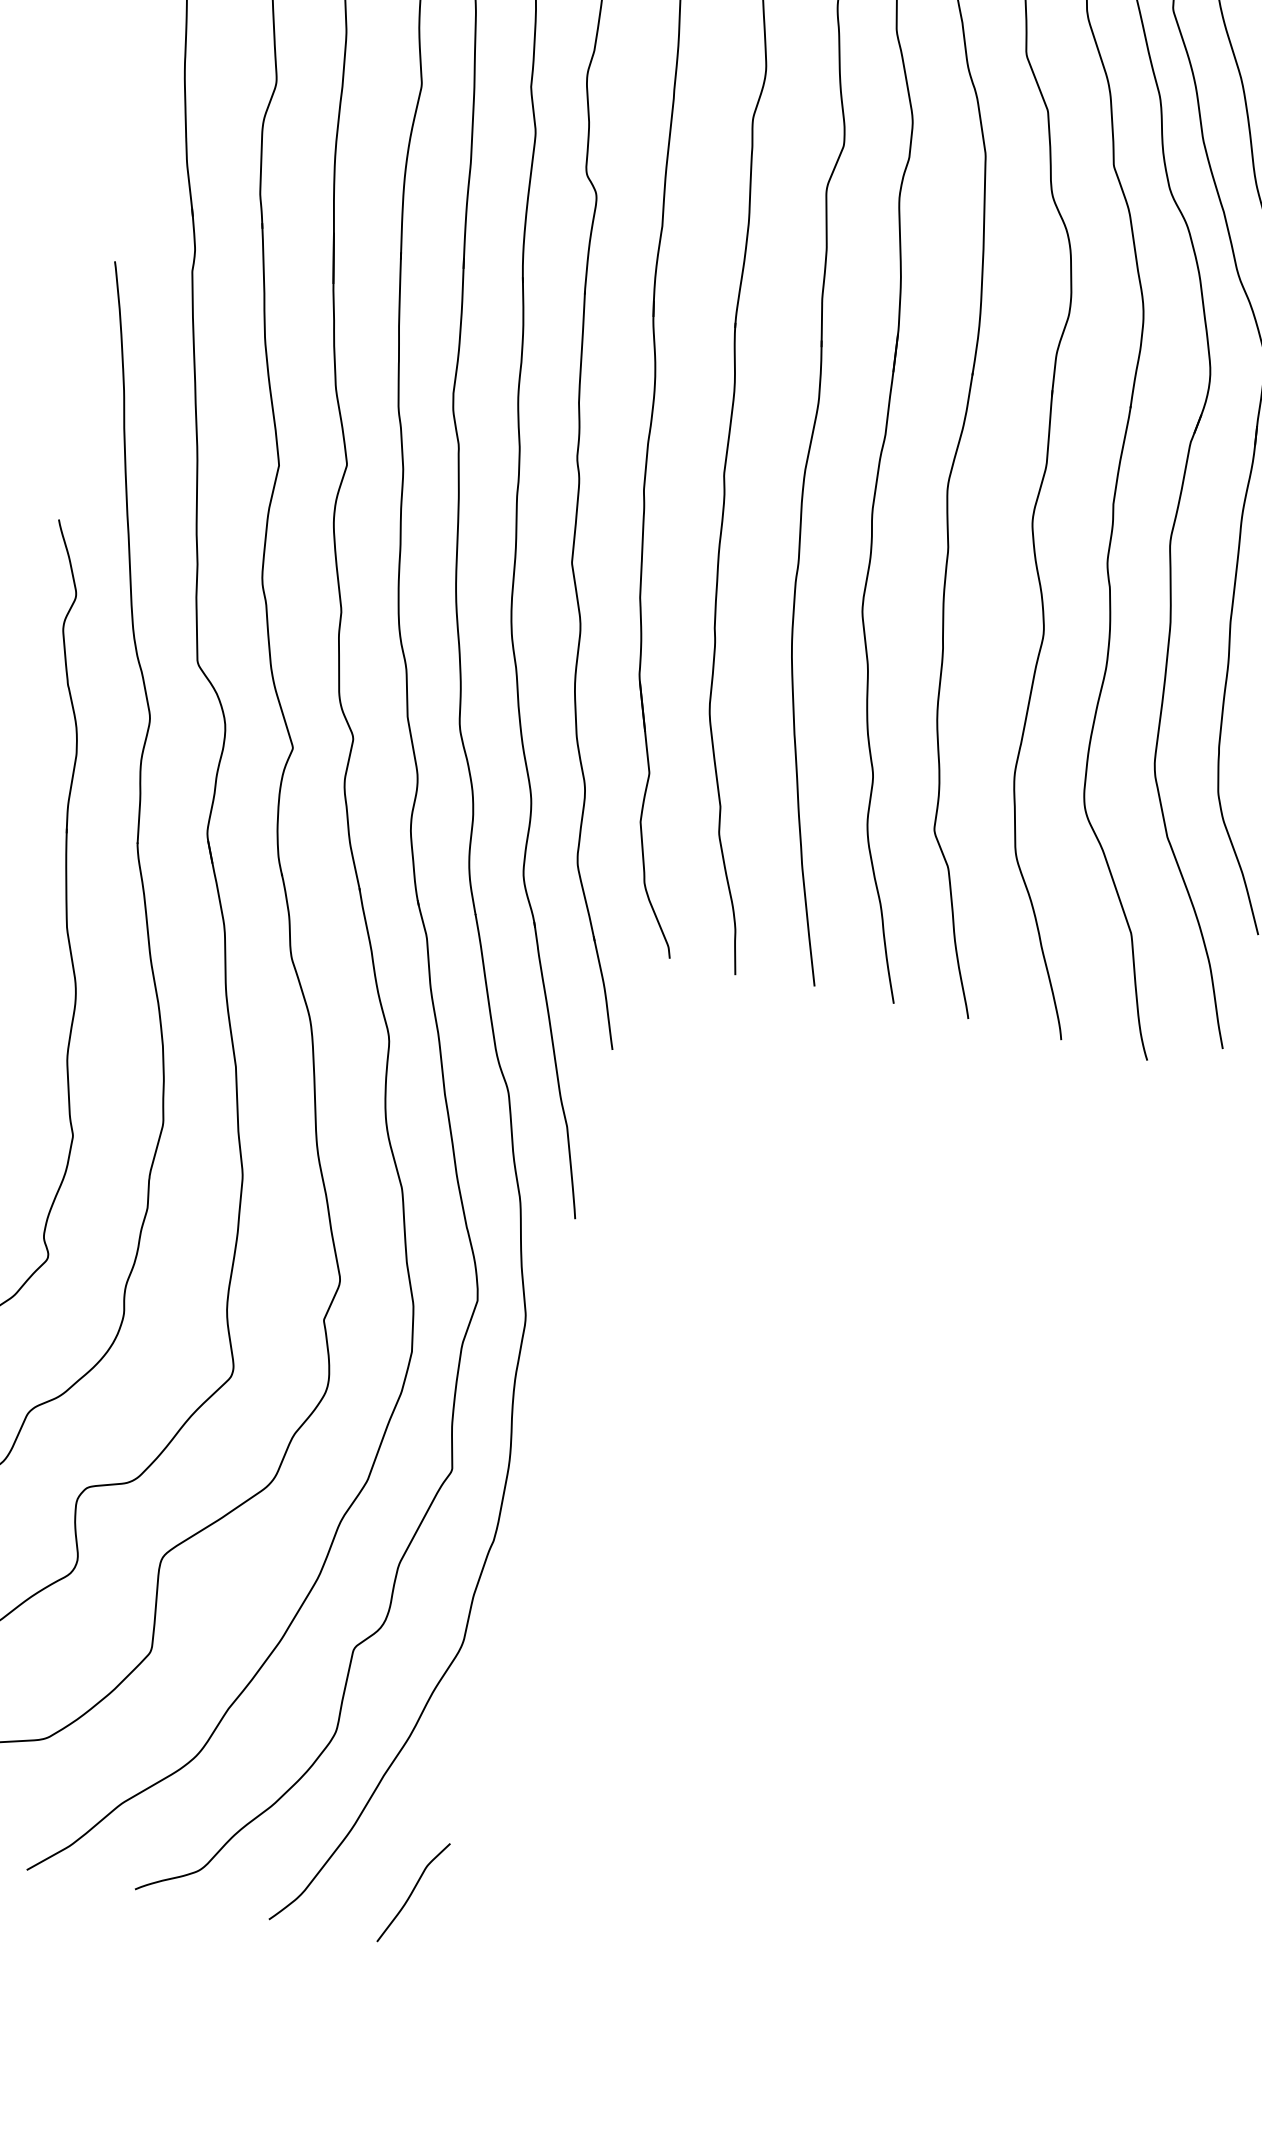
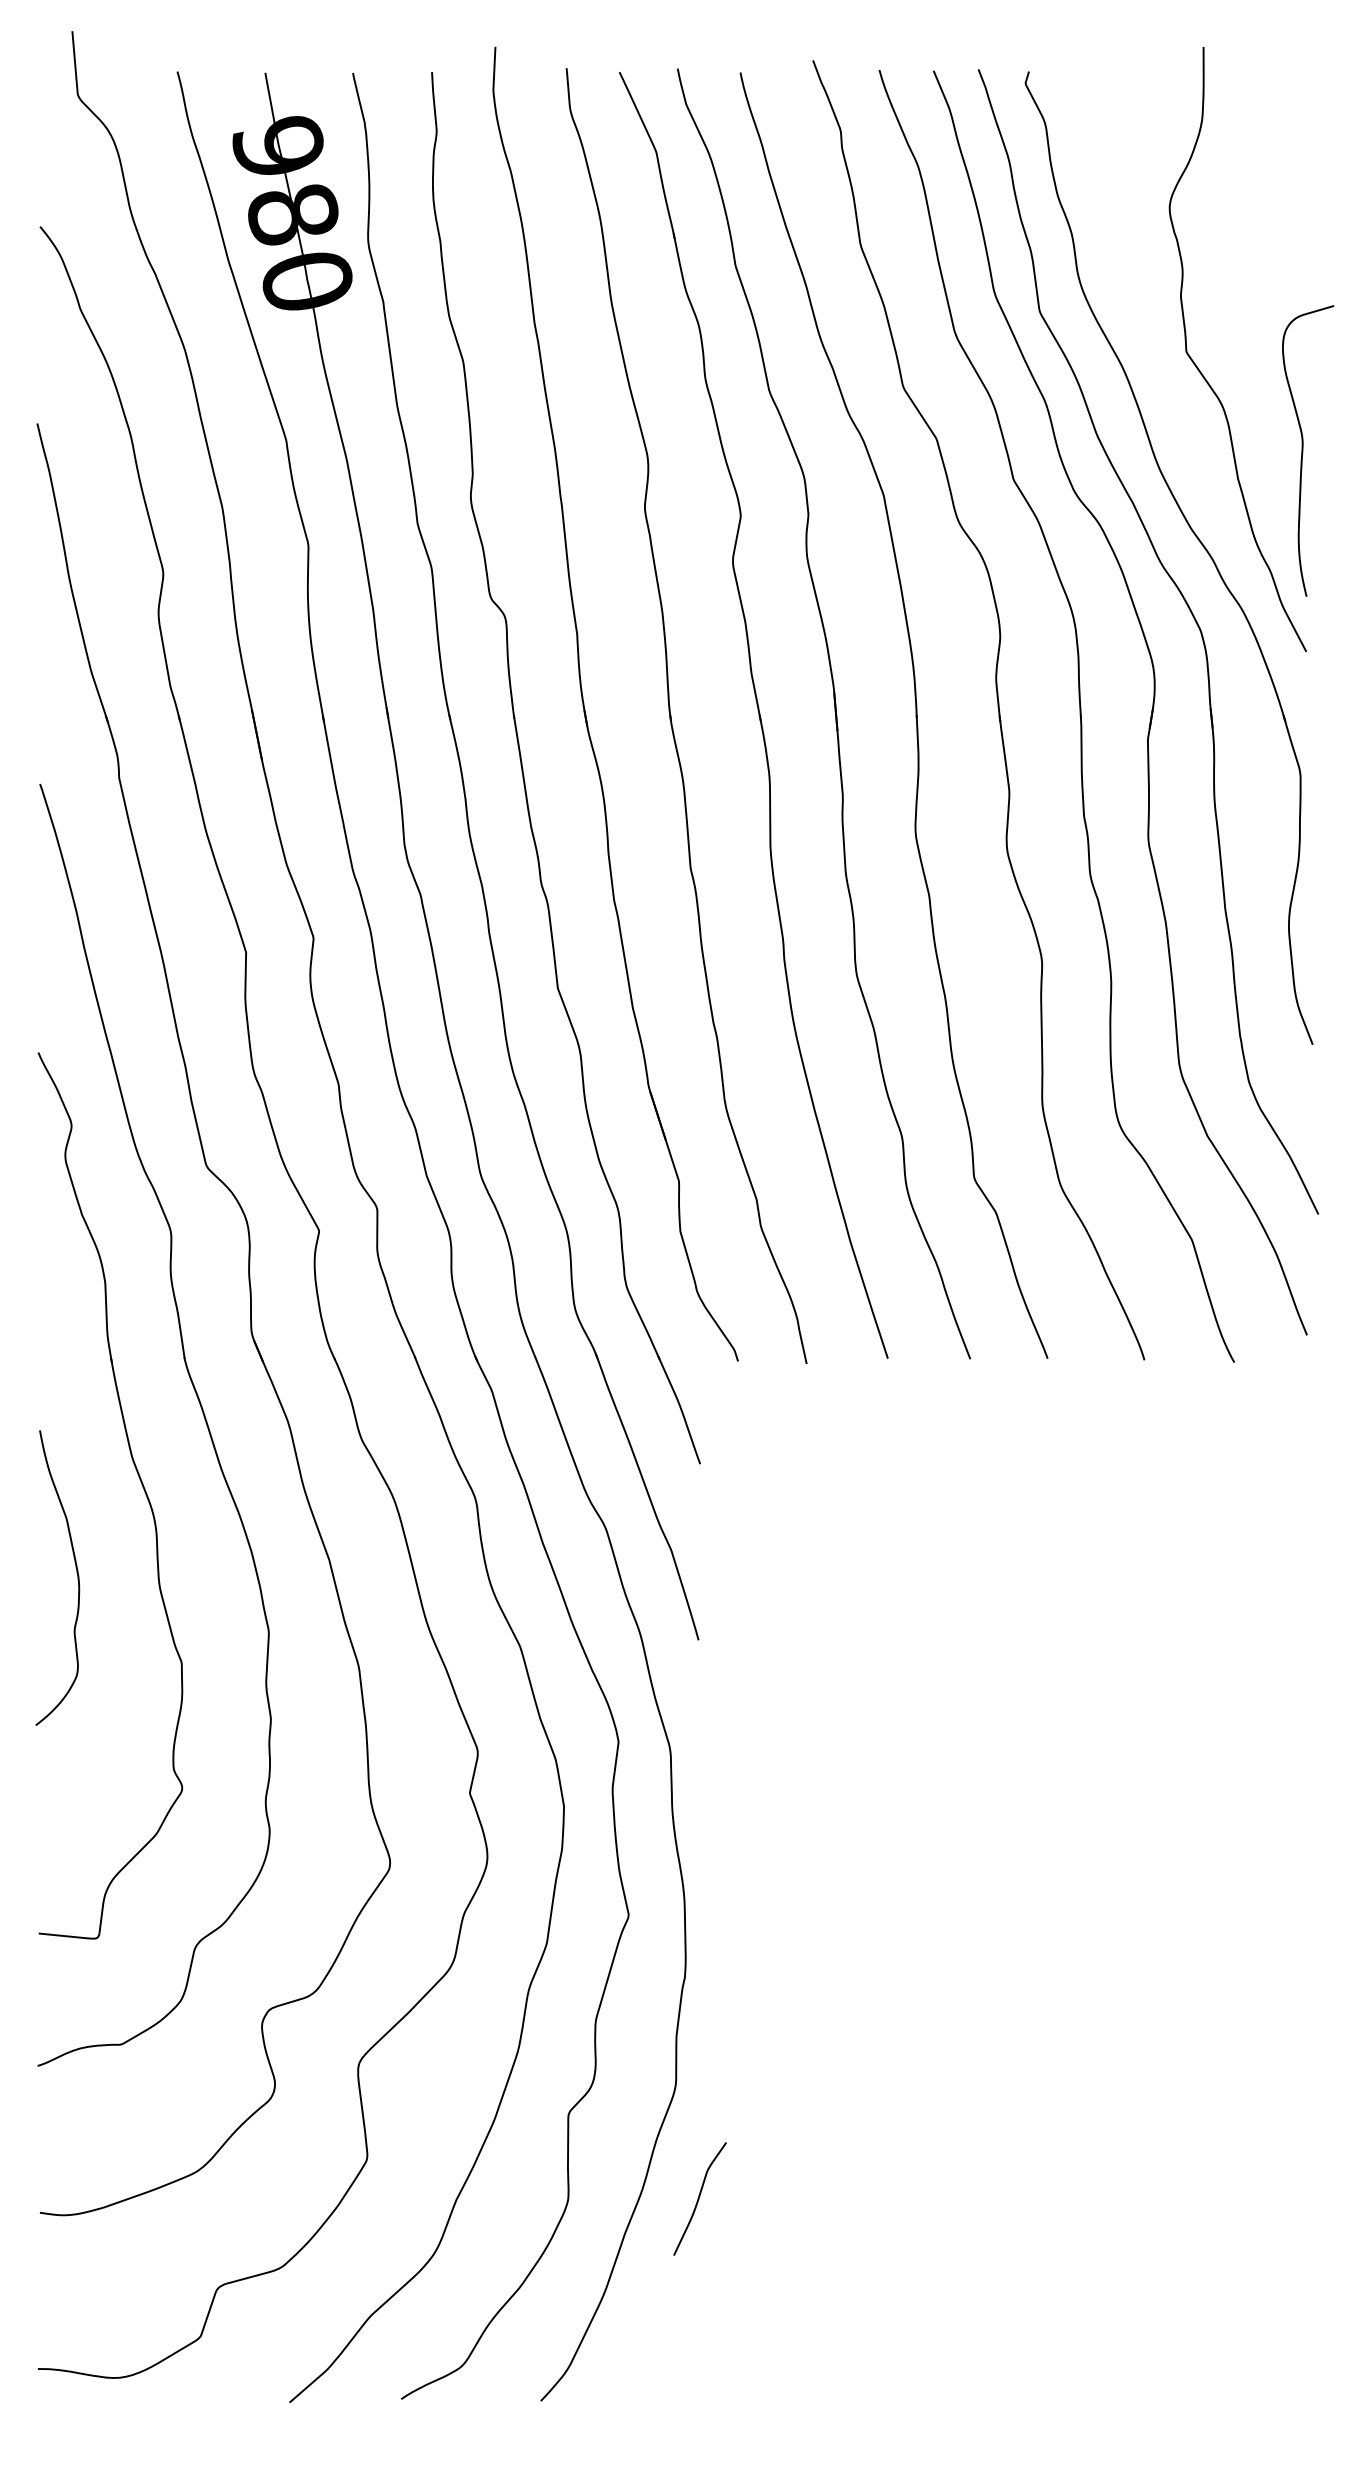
curve: (413, 1892) -> (699, 2198), moved

